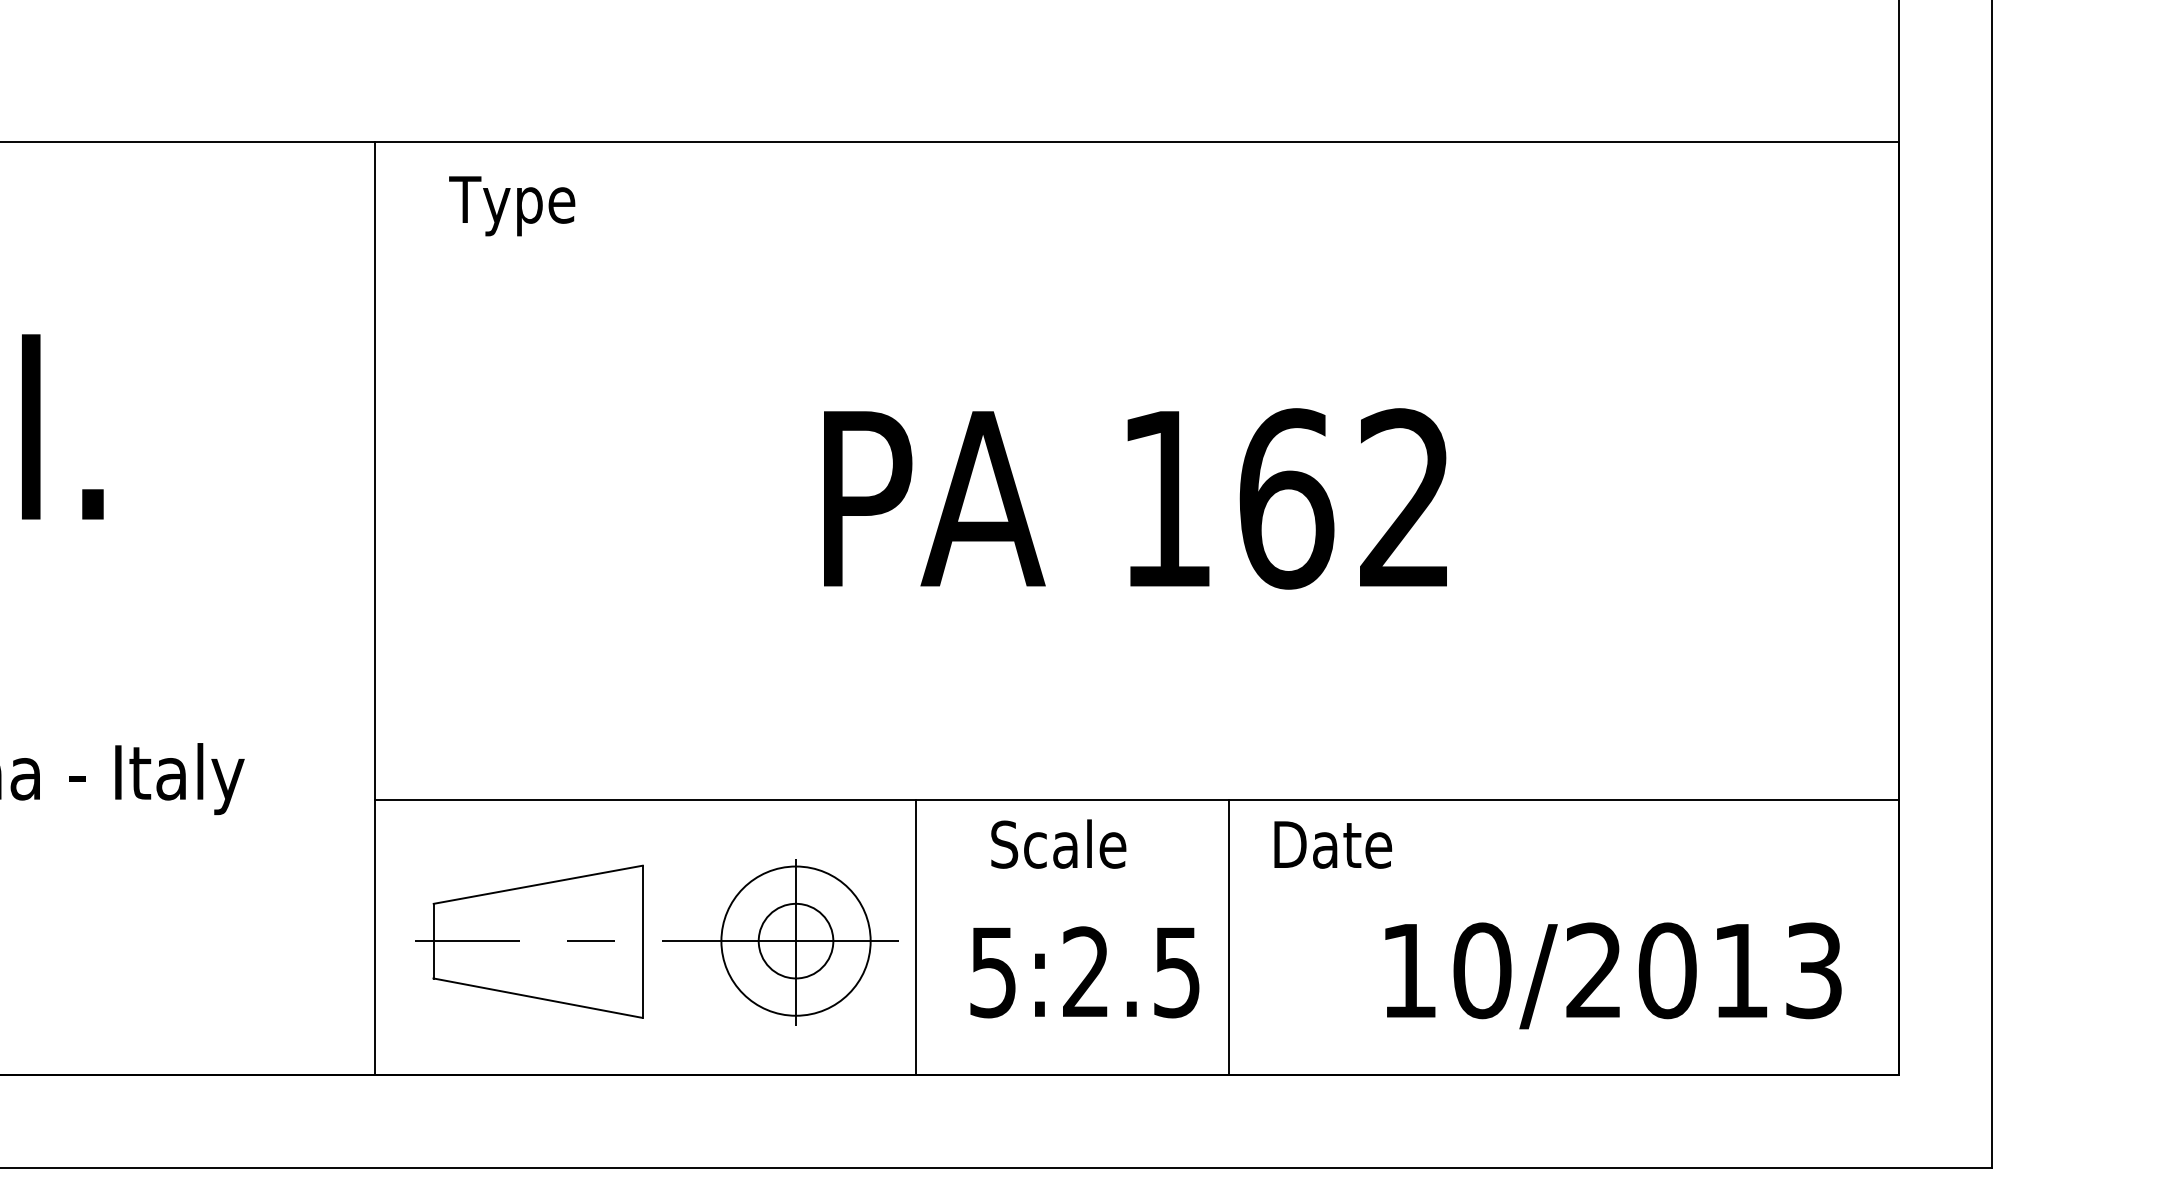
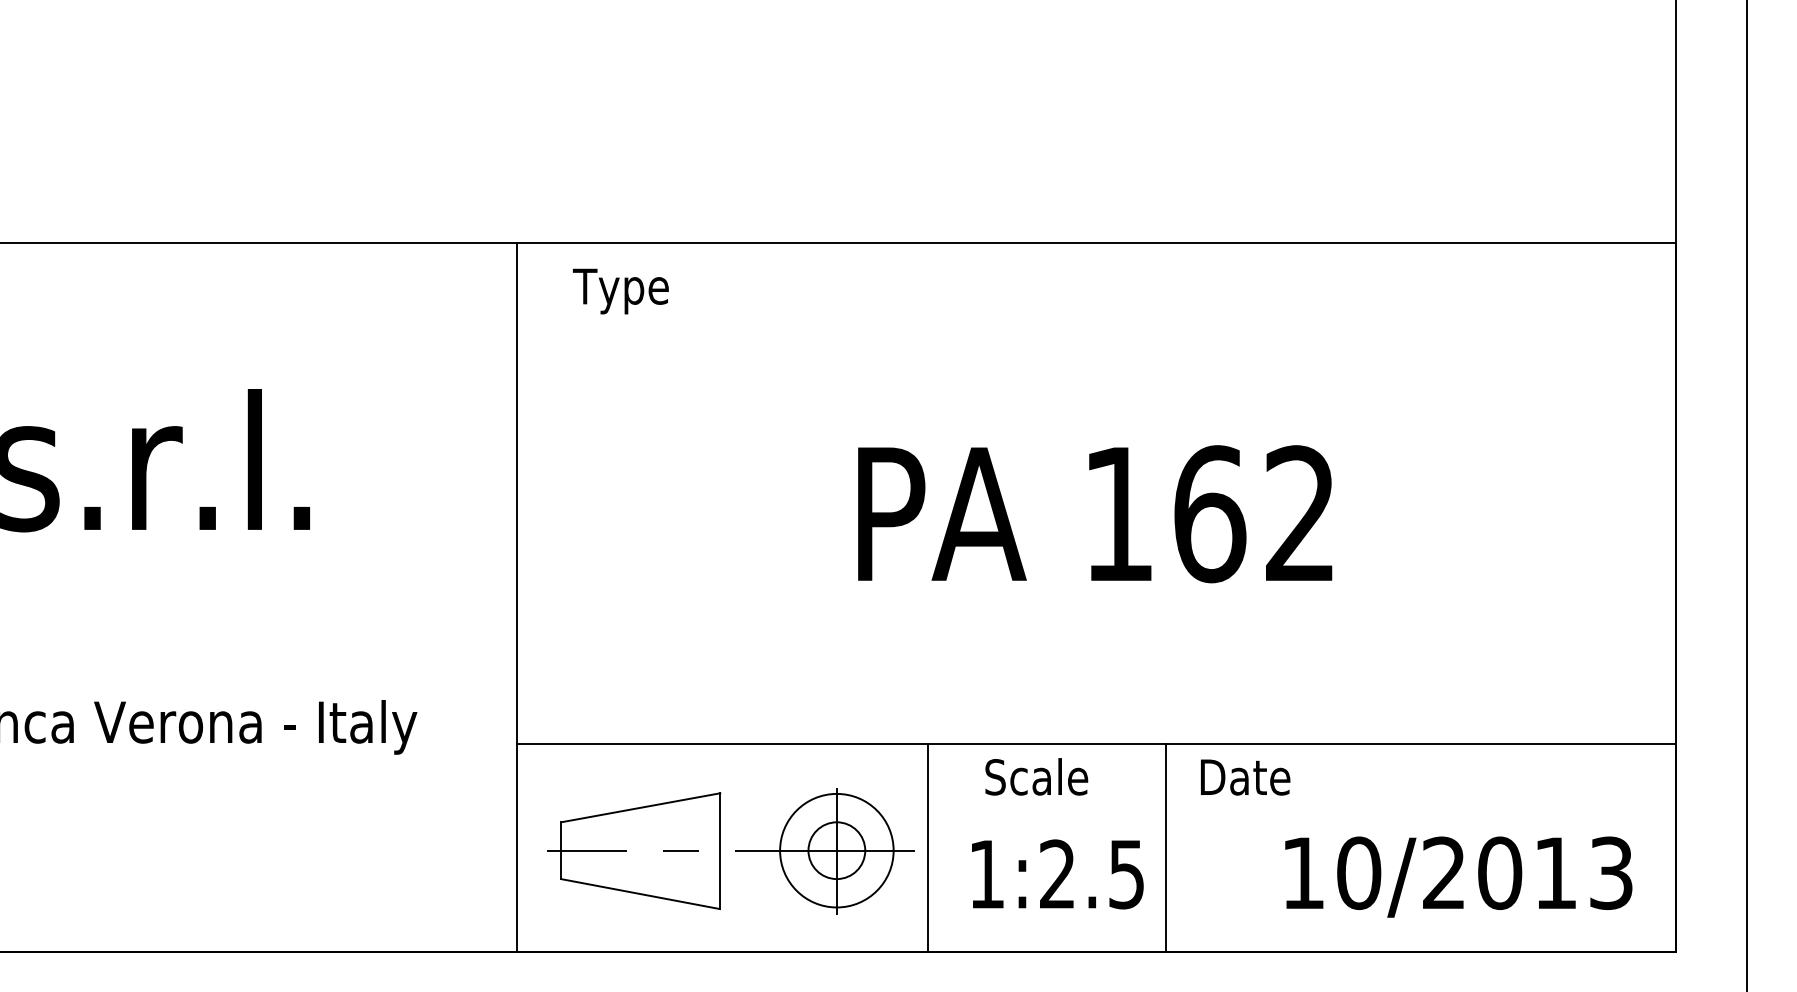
text: (992, 972) -> (986, 874), 5:2.5 -> 1:2.5

